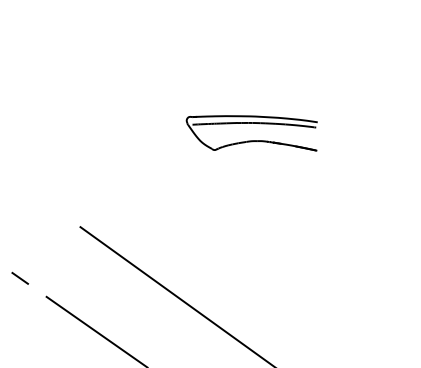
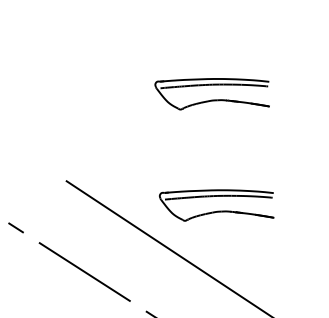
part: (251, 268) -> (216, 211), added

